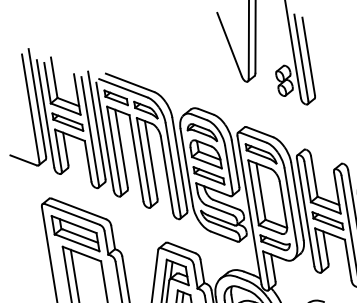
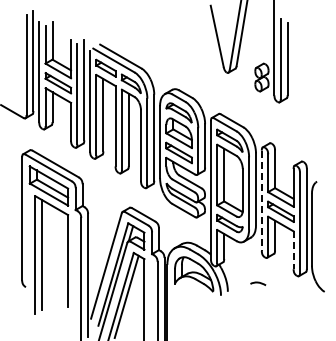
line: (305, 213) -> (261, 201), solid -> dashed
line: (348, 260) -> (293, 250), solid -> dashed

